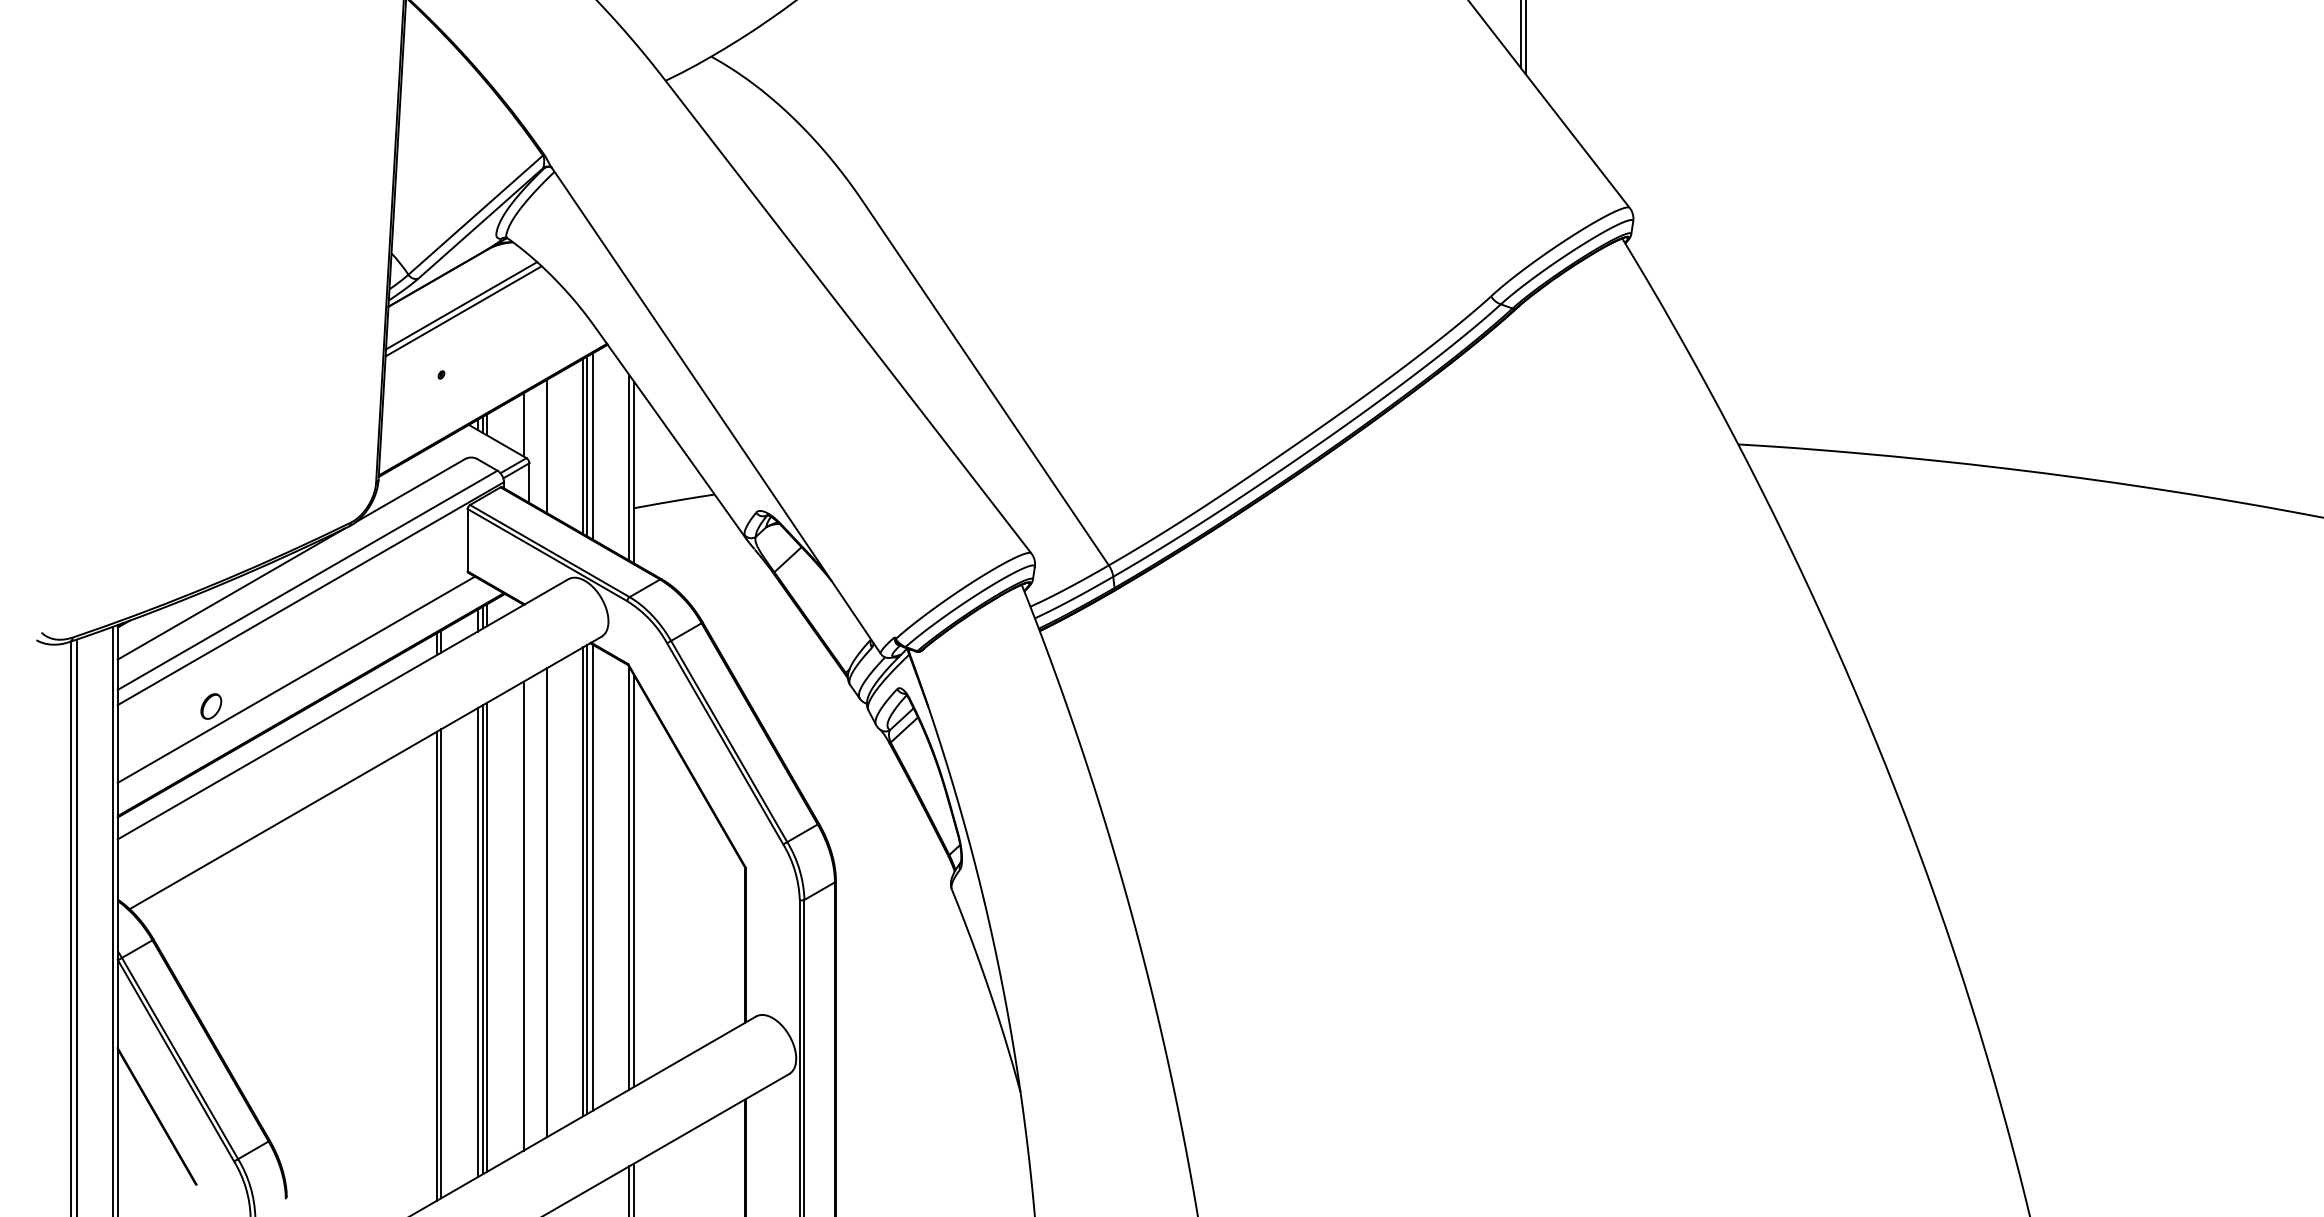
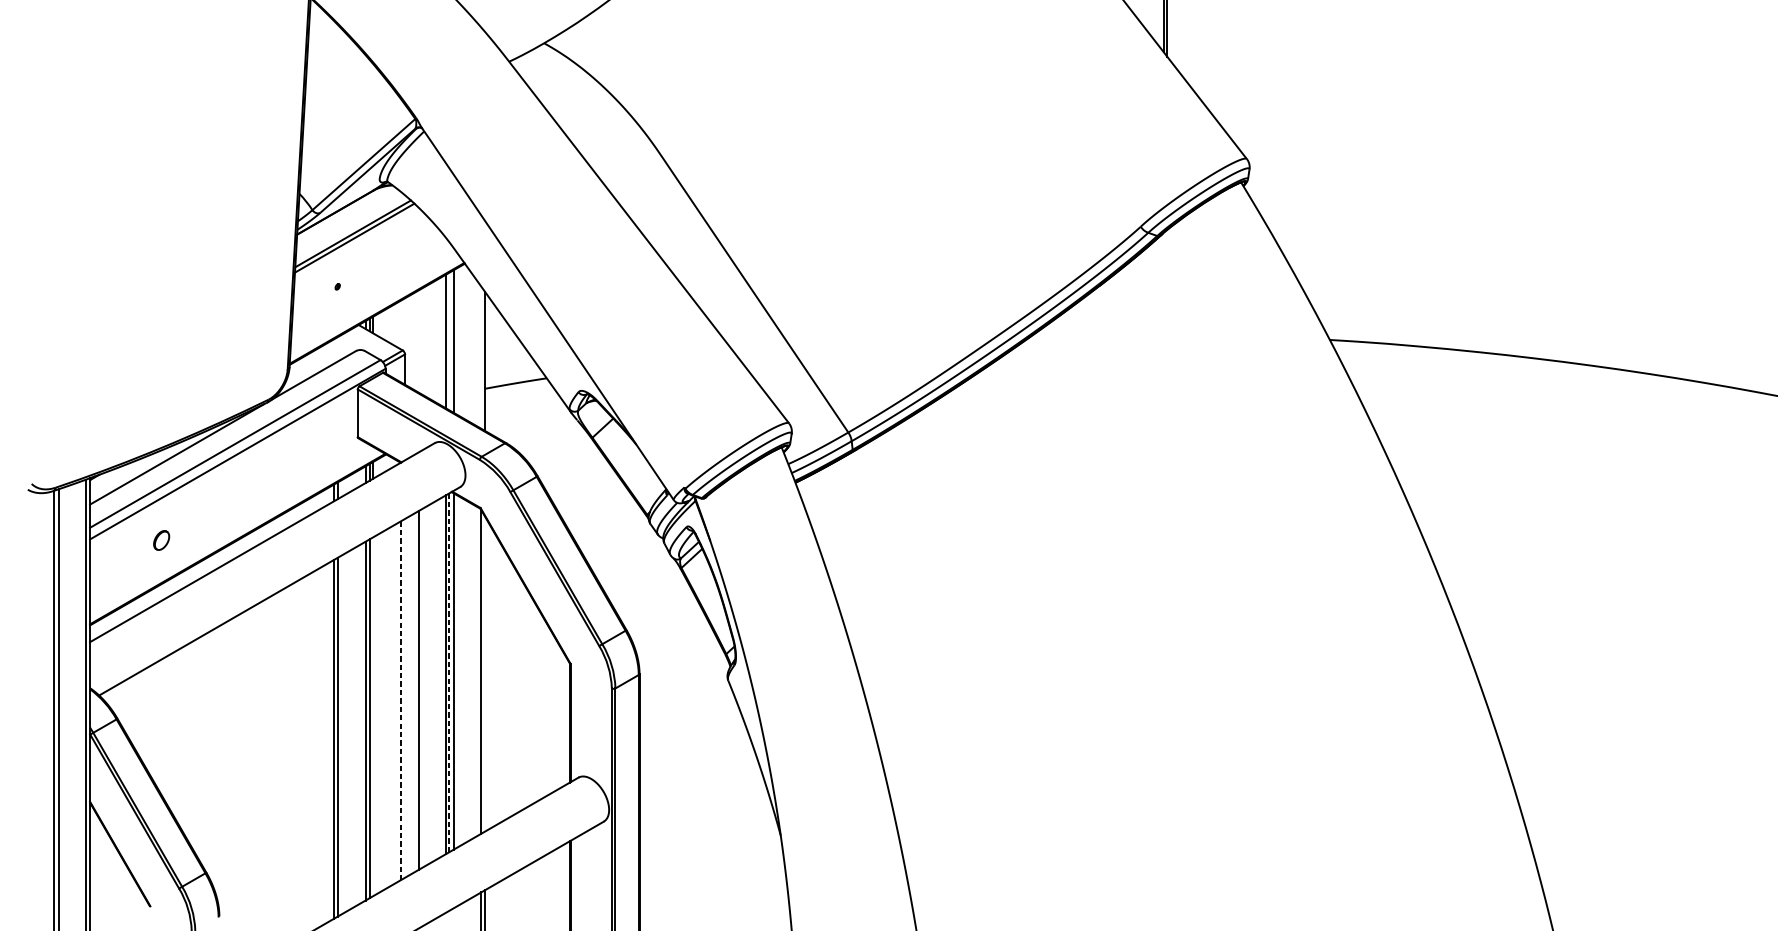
line: (523, 424) -> (400, 324), removed
line: (547, 446) -> (418, 341), removed
line: (587, 446) -> (449, 341), removed
line: (629, 467) -> (481, 357), removed
line: (295, 679) -> (226, 519), removed
line: (587, 879) -> (449, 672), solid -> dashed
line: (634, 880) -> (485, 673), removed
line: (523, 916) -> (400, 701), solid -> dashed
line: (487, 936) -> (372, 716), removed

